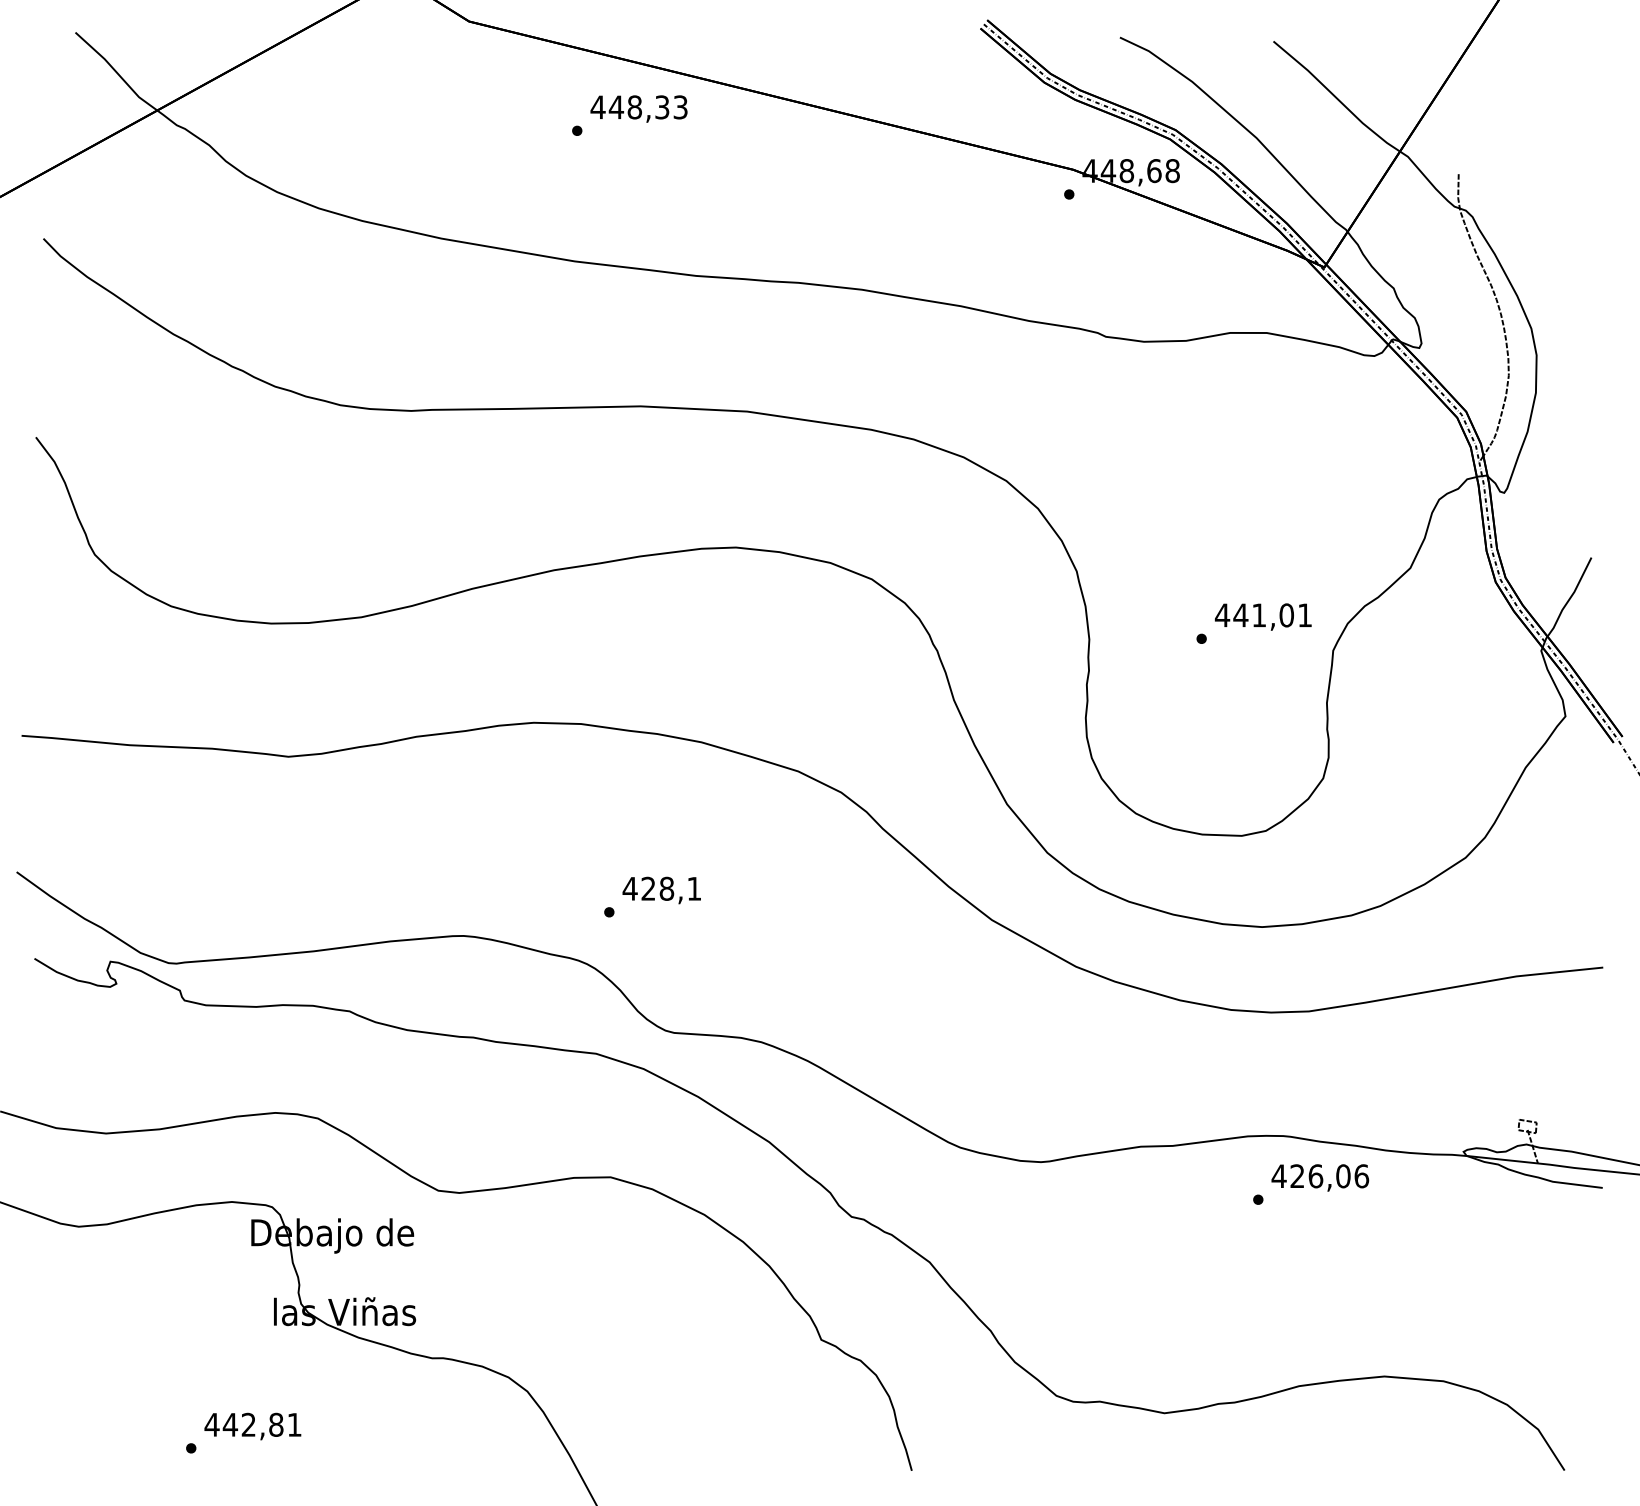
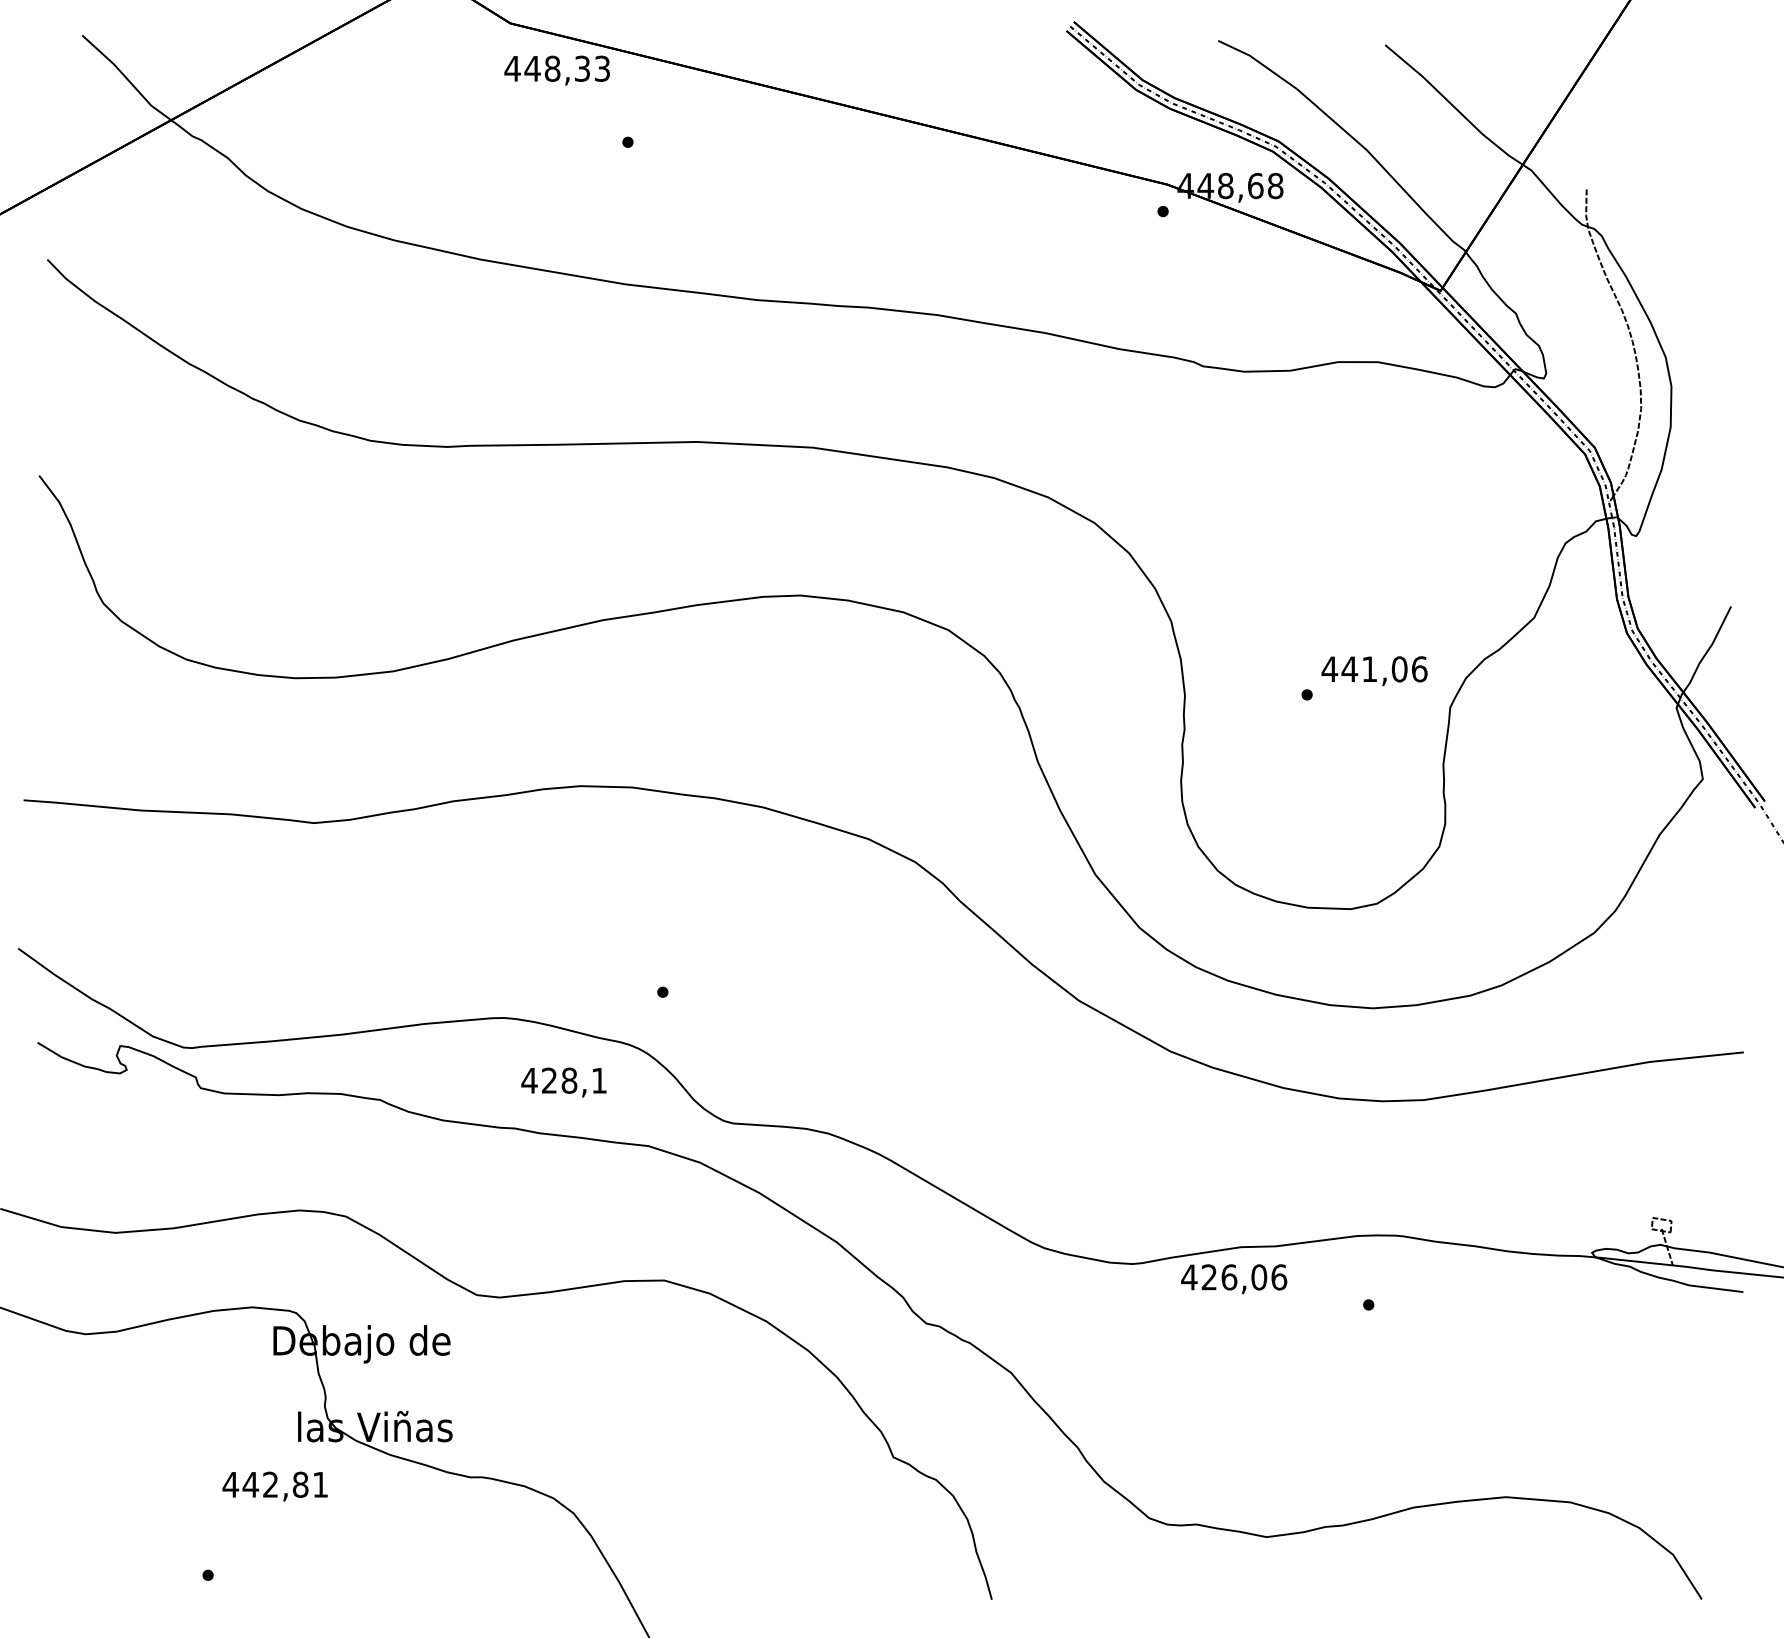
text: (638, 108) -> (556, 70), moved
text: (1304, 615) -> (1419, 669), 441,01 -> 441,06
text: (661, 890) -> (563, 1082), moved
text: (1320, 1178) -> (1234, 1279), moved
text: (252, 1426) -> (274, 1486), moved

